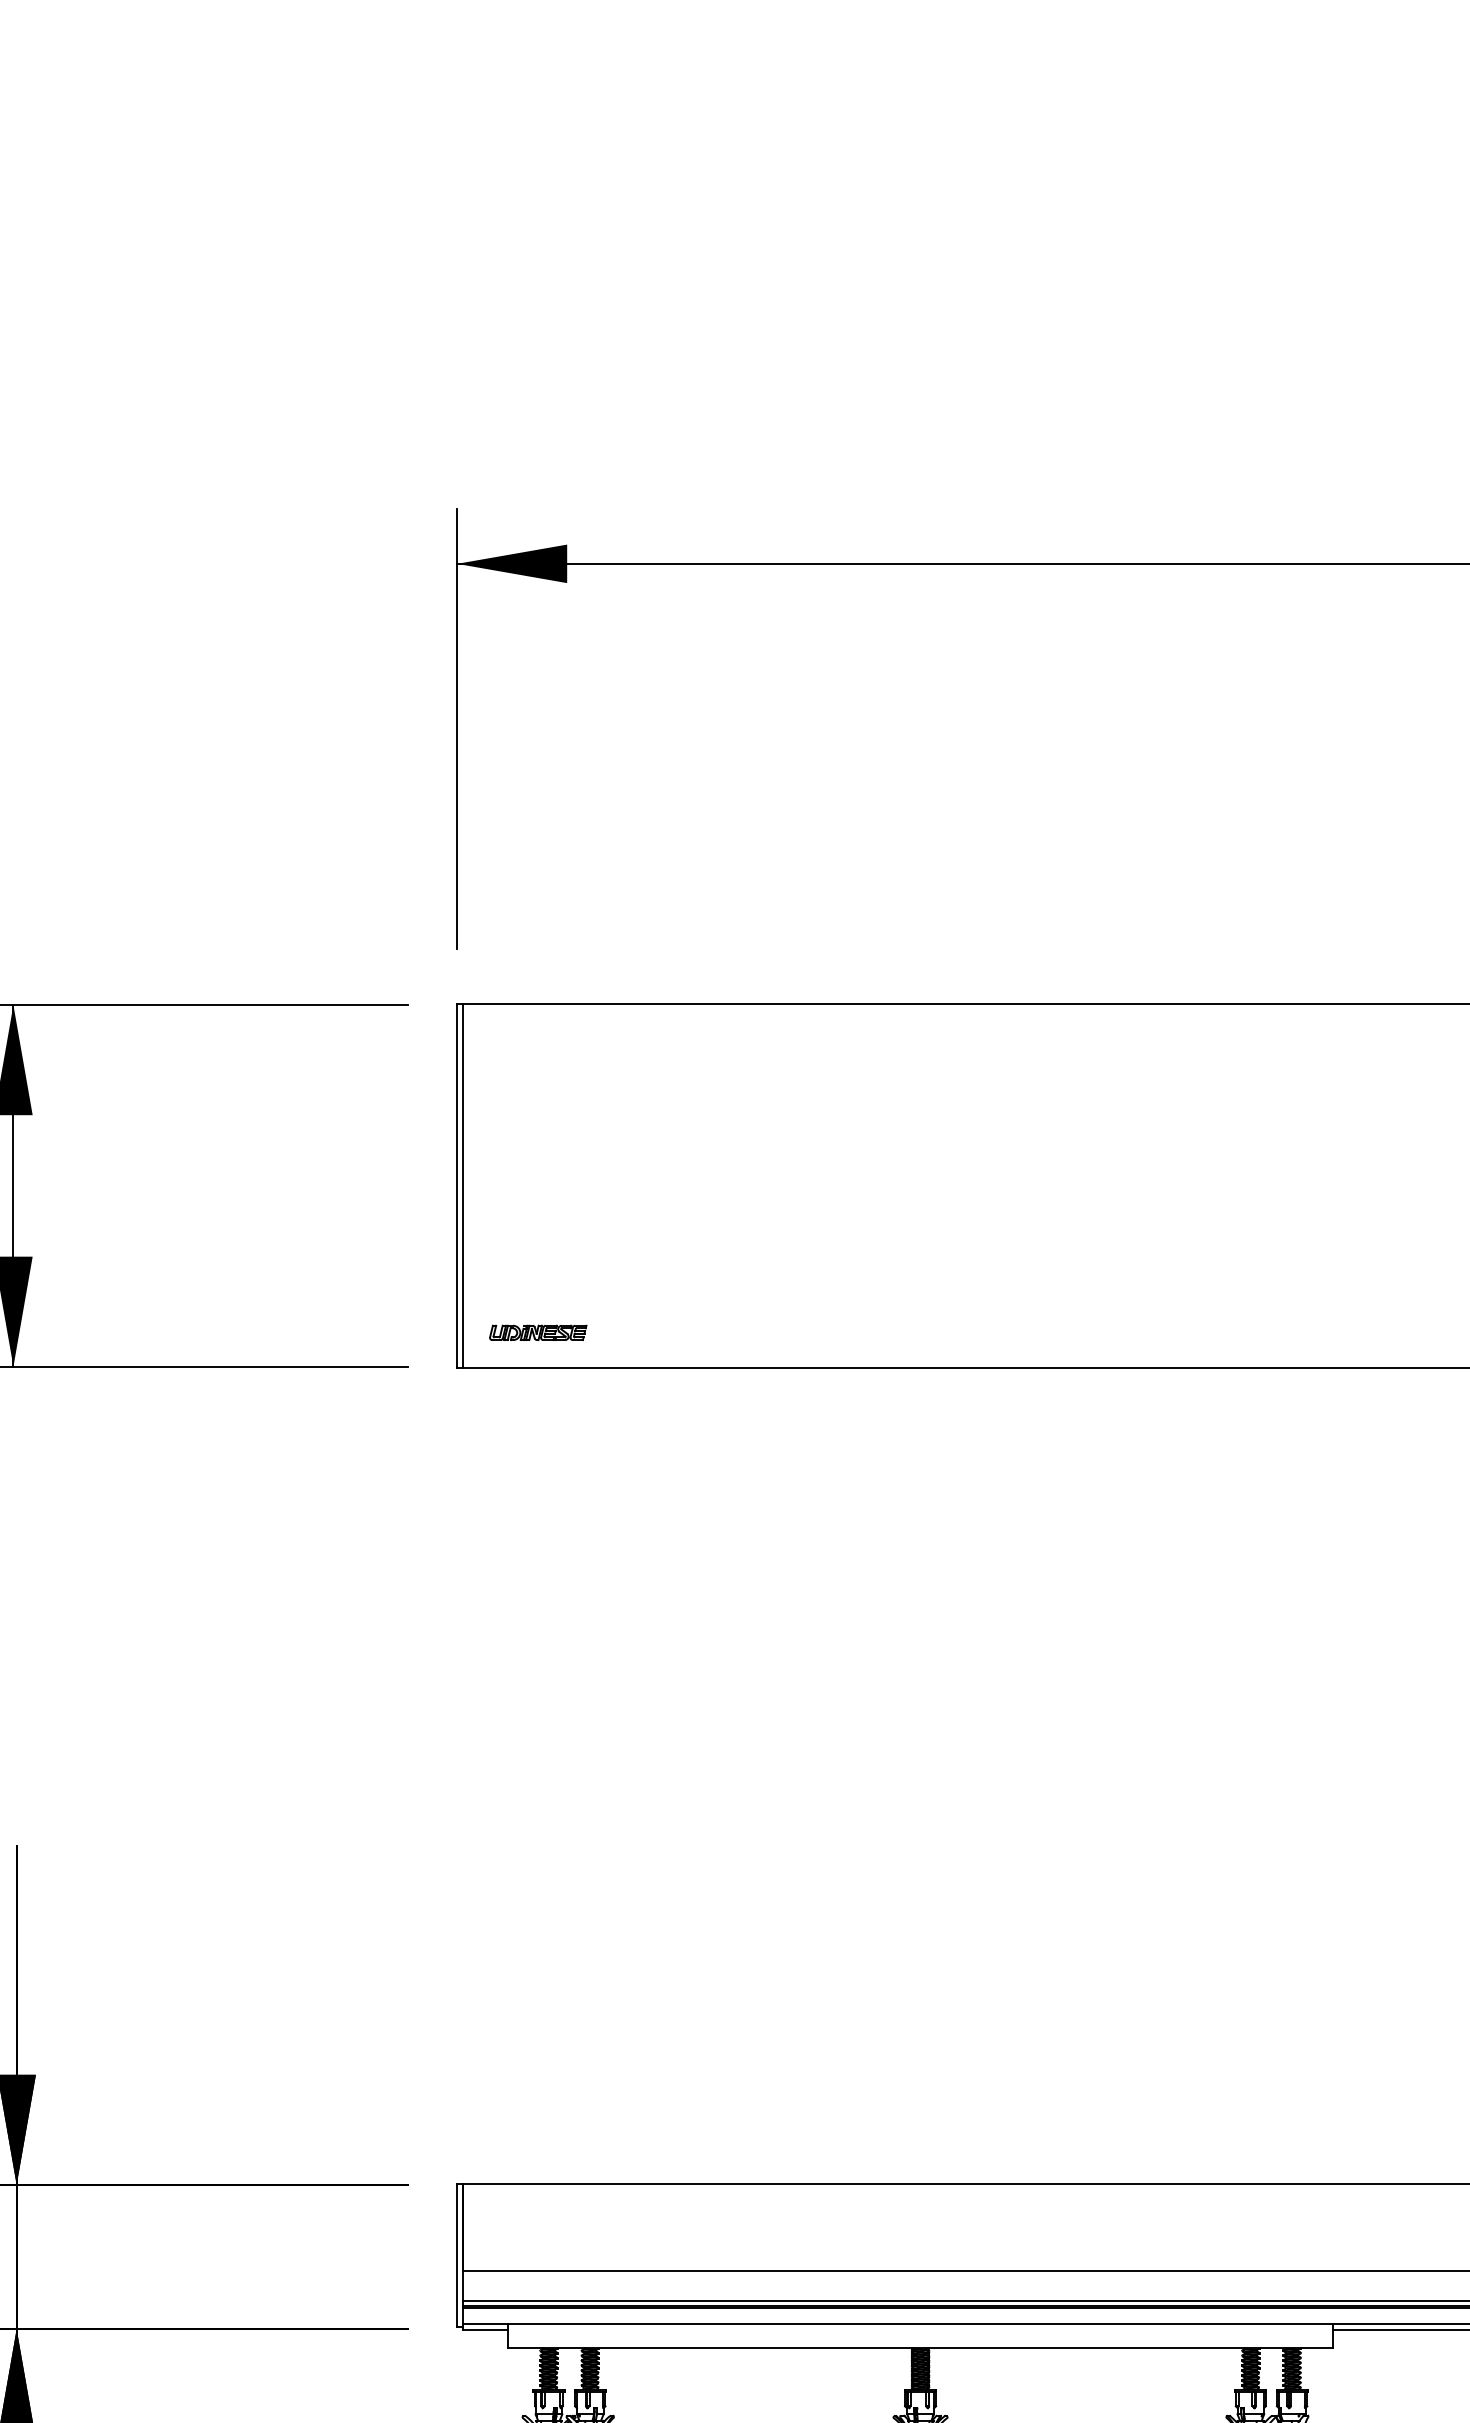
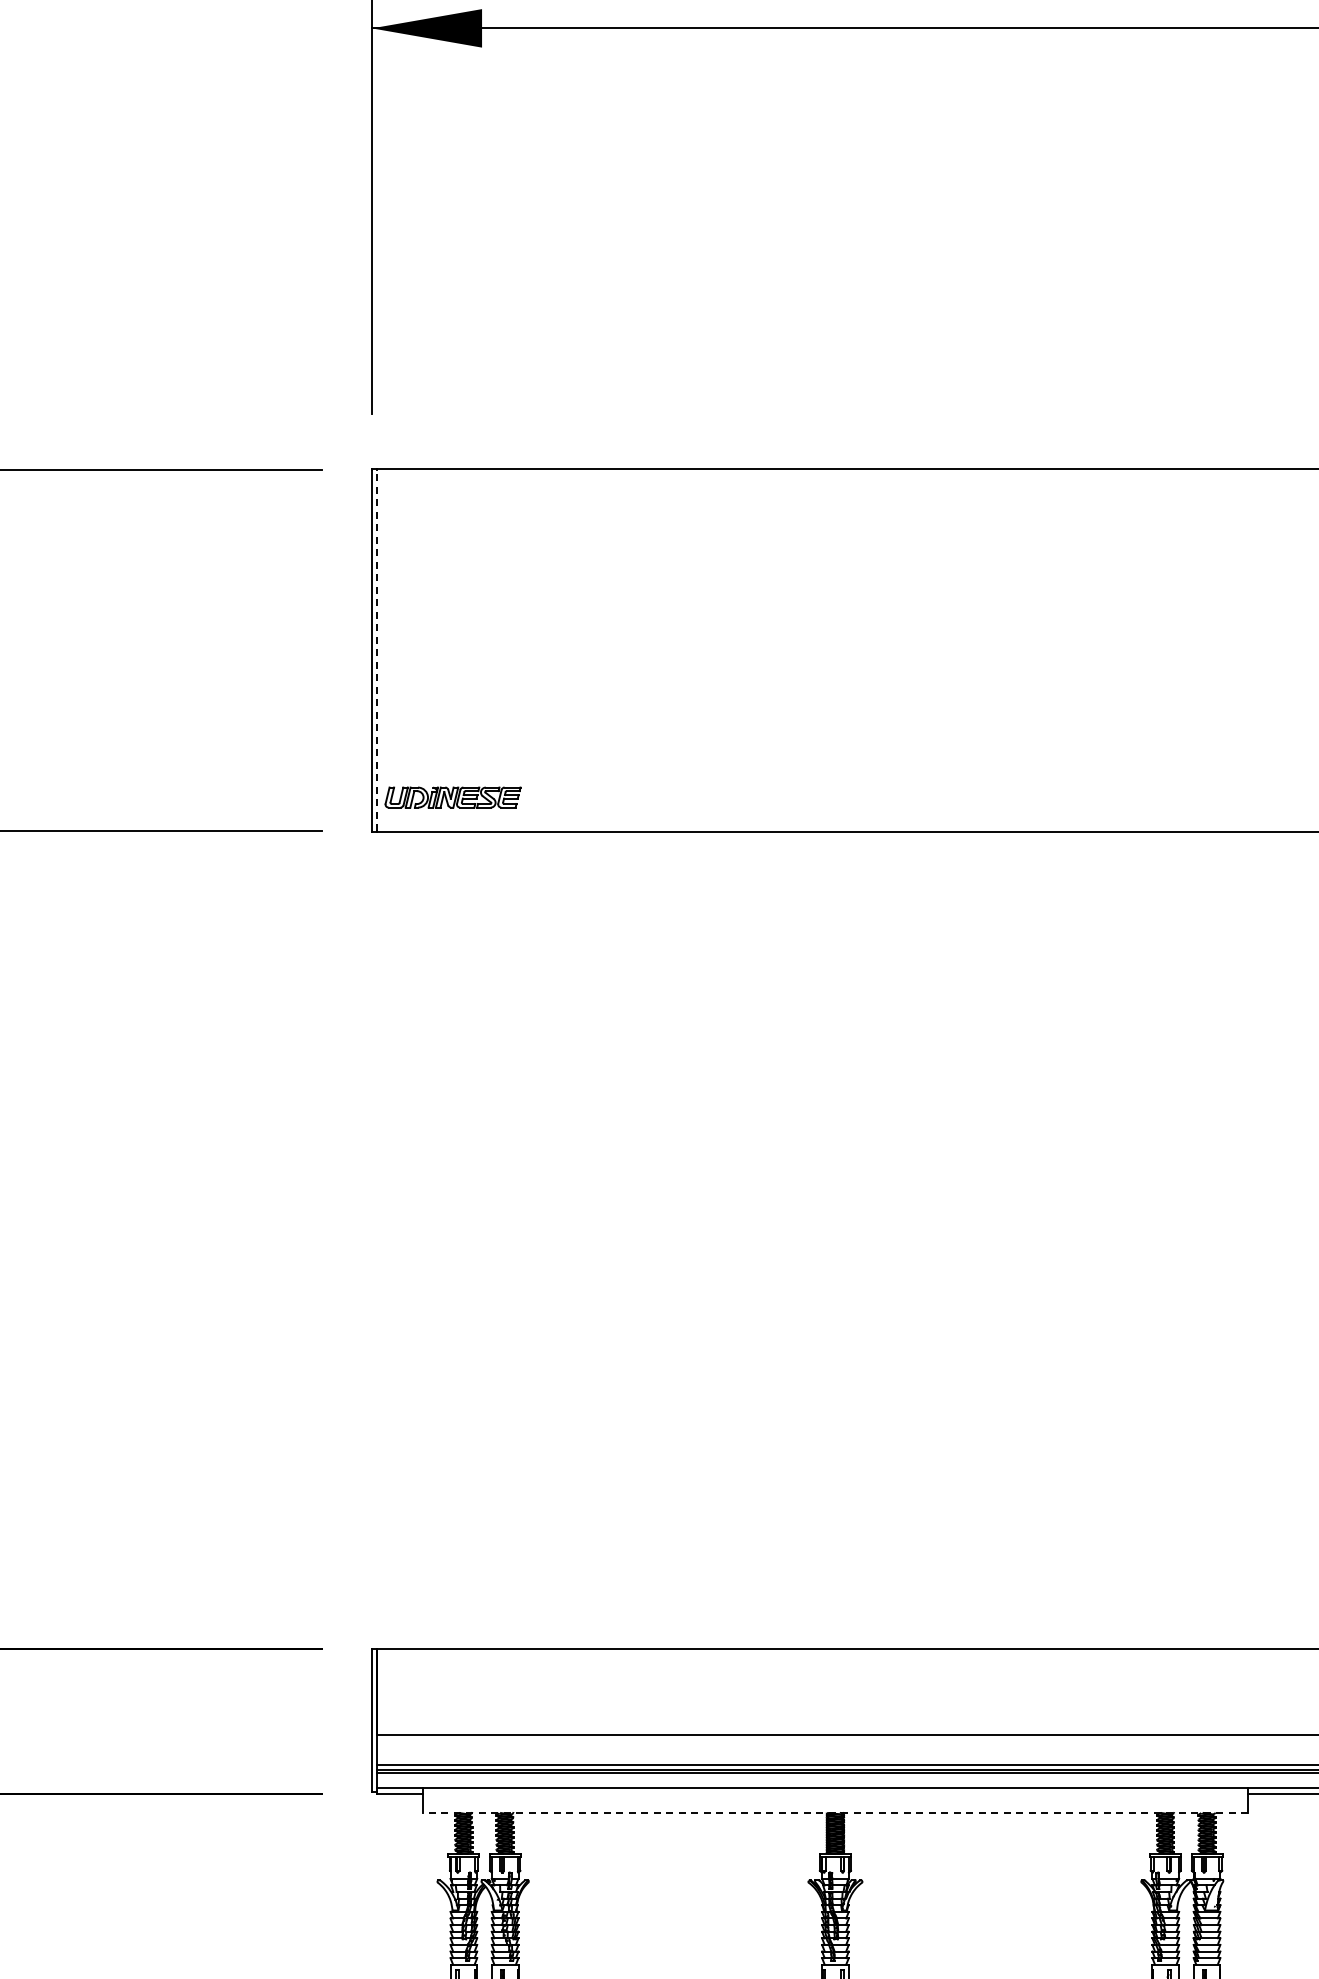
line: (462, 1185) -> (377, 650), solid -> dashed
part: (538, 1332) -> (453, 797), size x1.4
line: (920, 2348) -> (835, 1813), solid -> dashed

